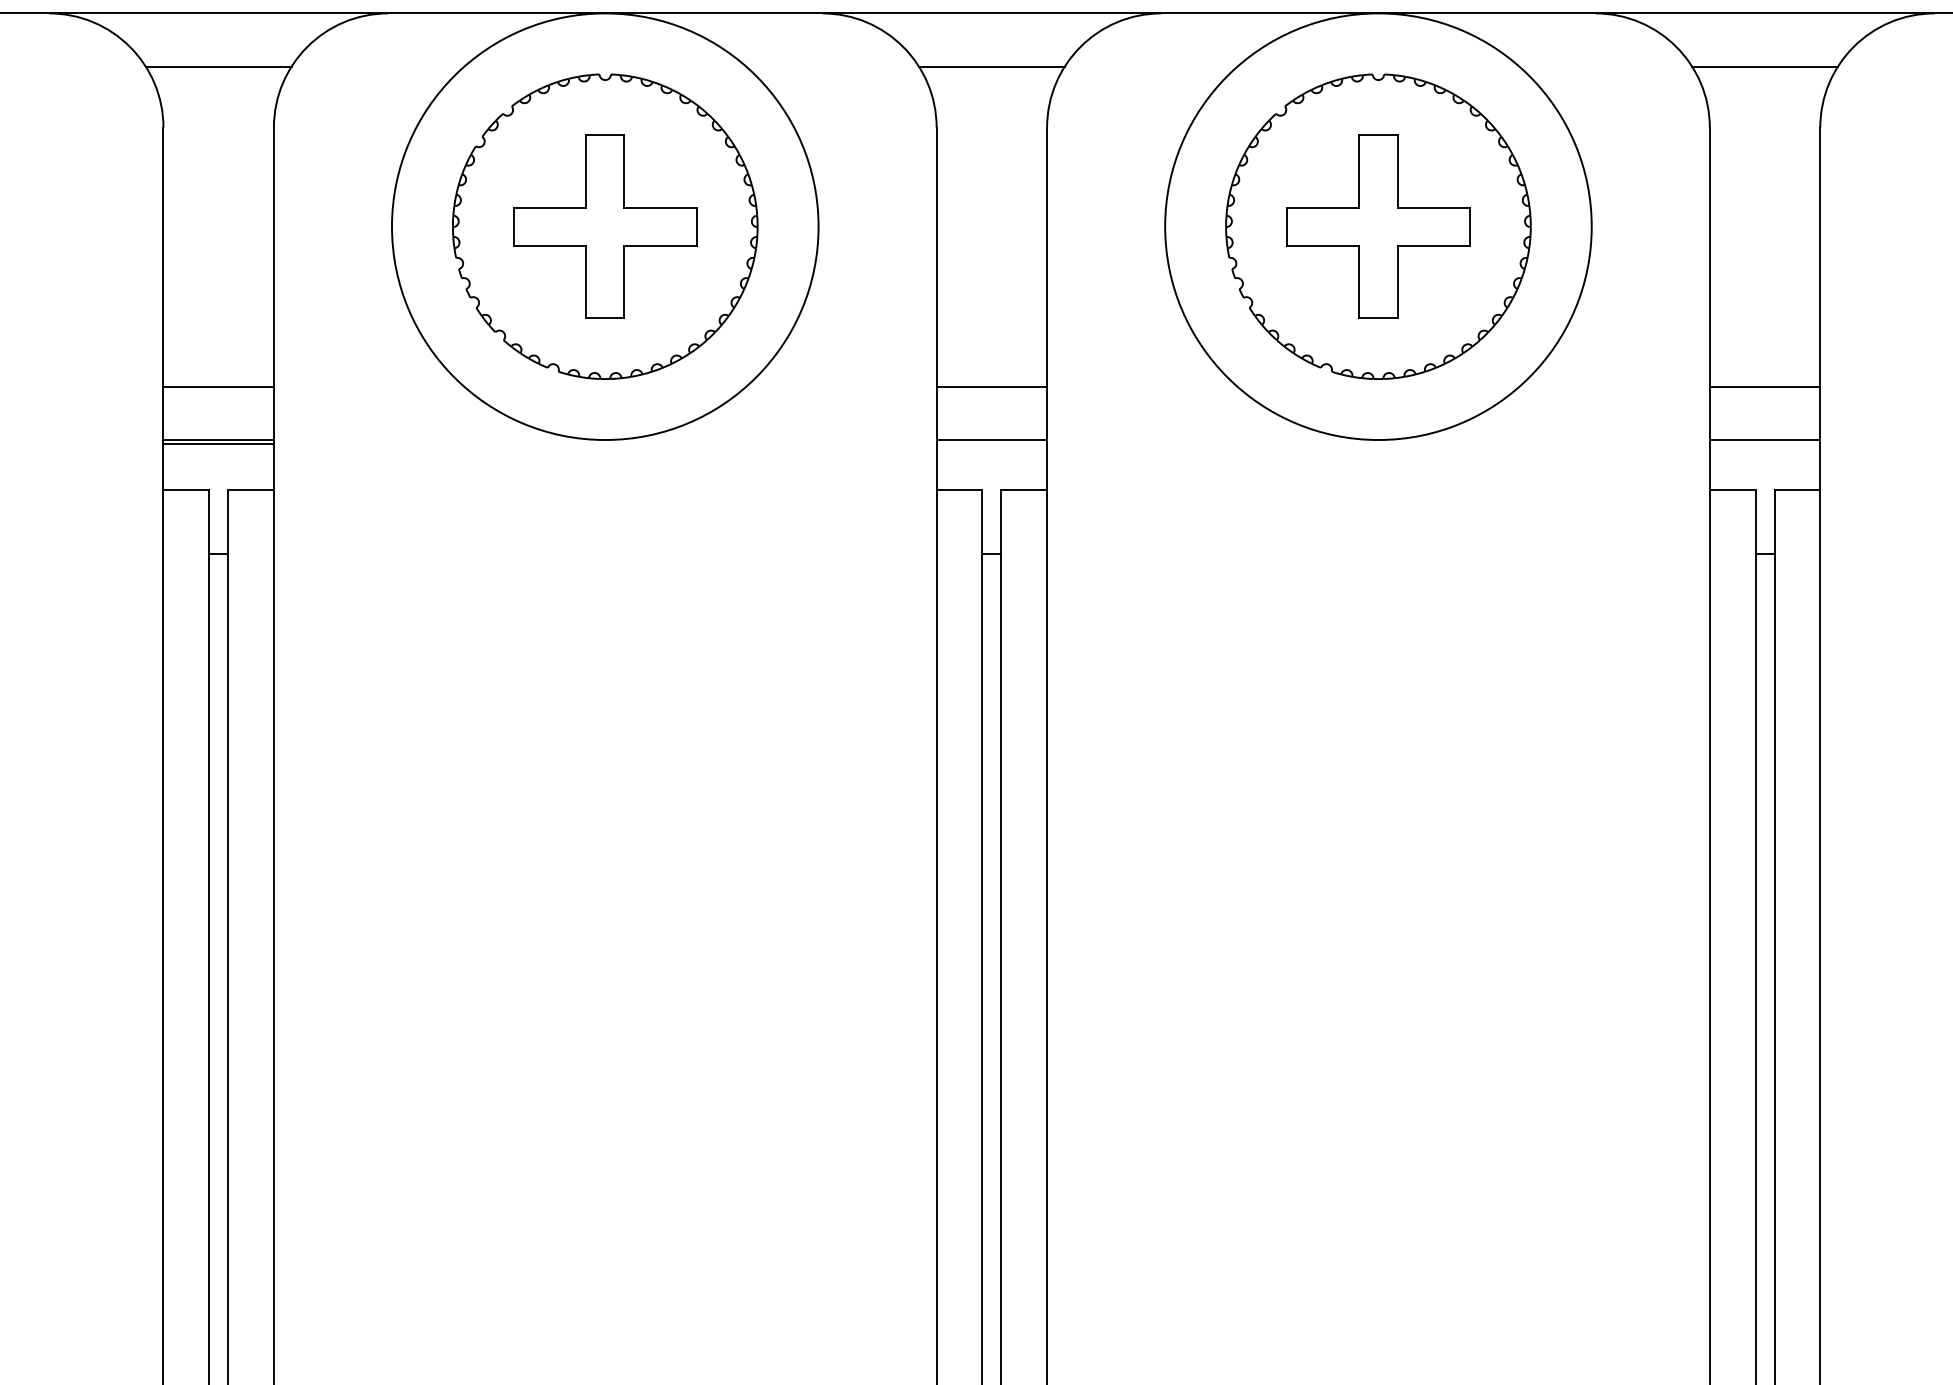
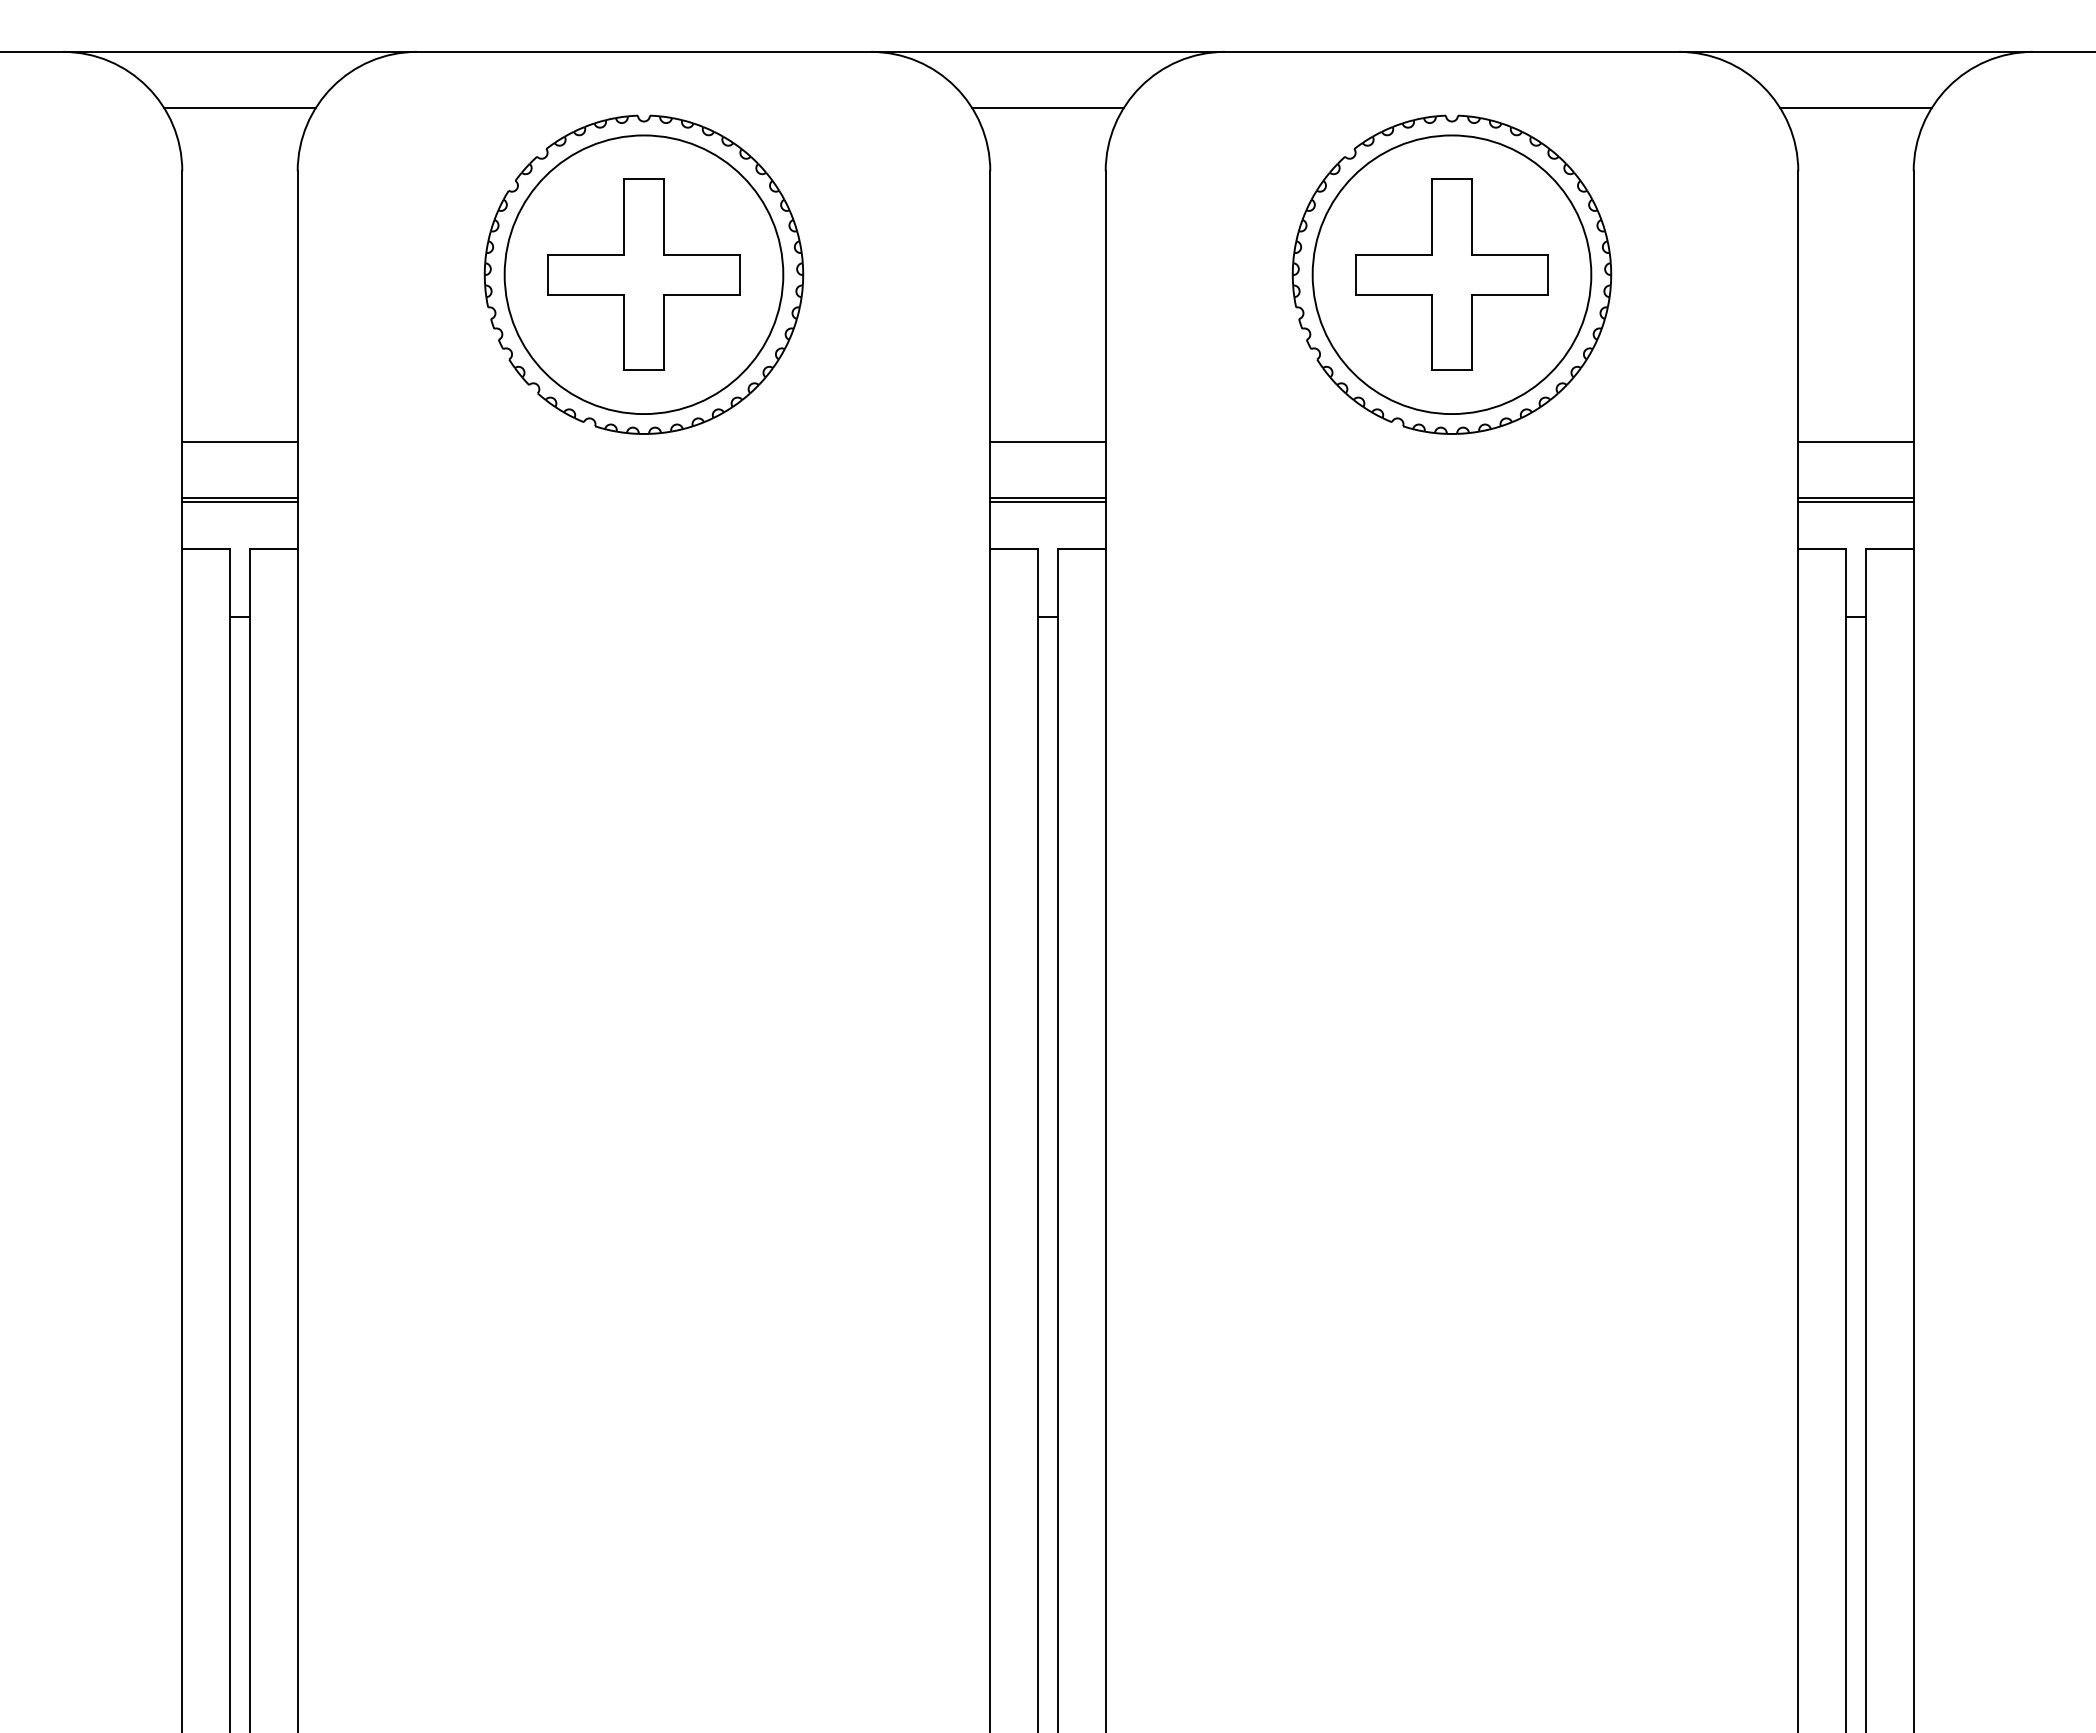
circle: (604, 226) -> (643, 274), size x0.62
circle: (1377, 226) -> (1451, 274), size x0.62
line: (991, 443) -> (1047, 501), added
line: (1764, 443) -> (1855, 501), added

